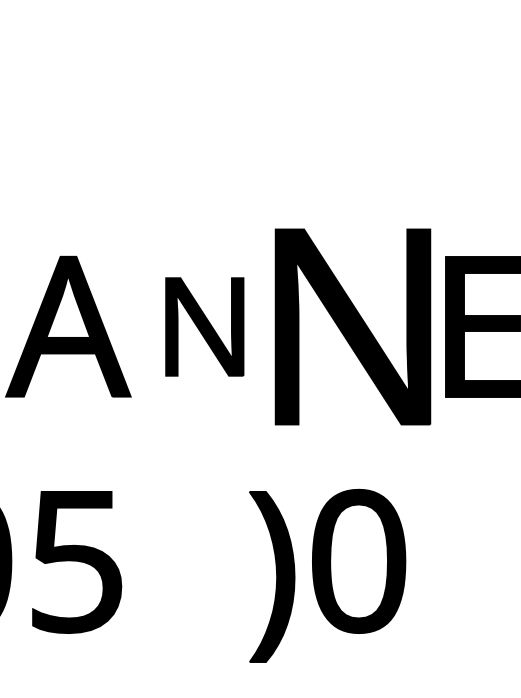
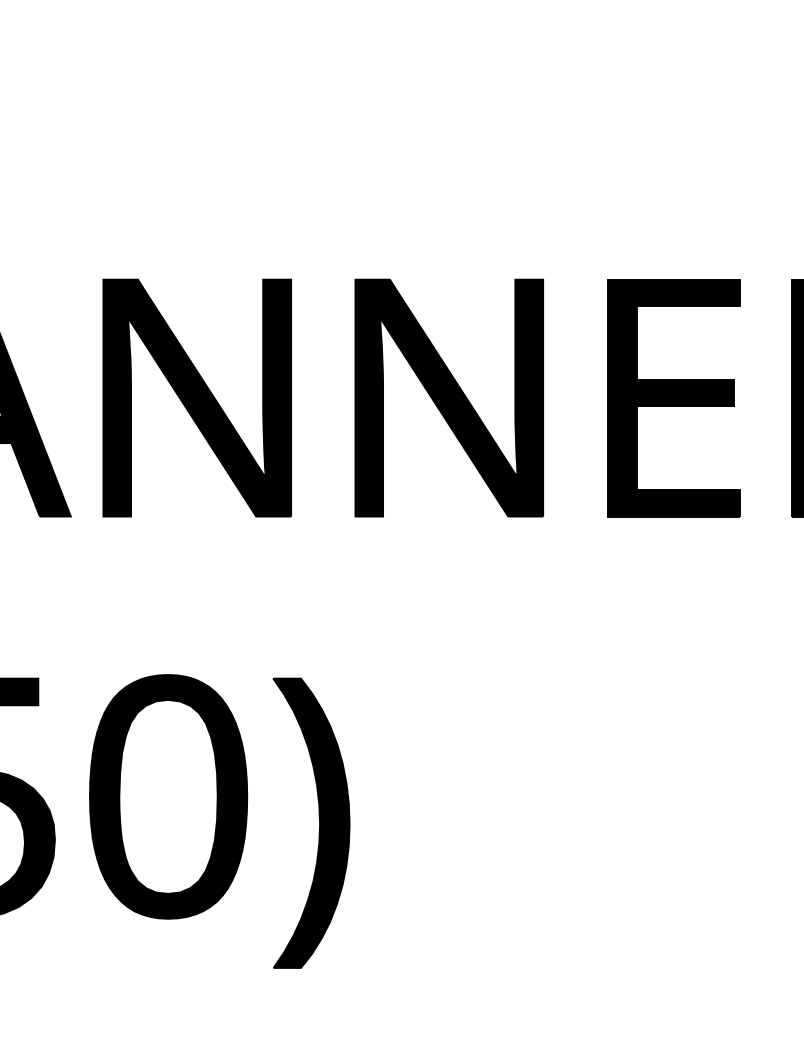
part: (204, 326) -> (196, 397), size x1.43
part: (353, 326) -> (449, 397), size x0.71
part: (359, 560) -> (169, 795), moved

